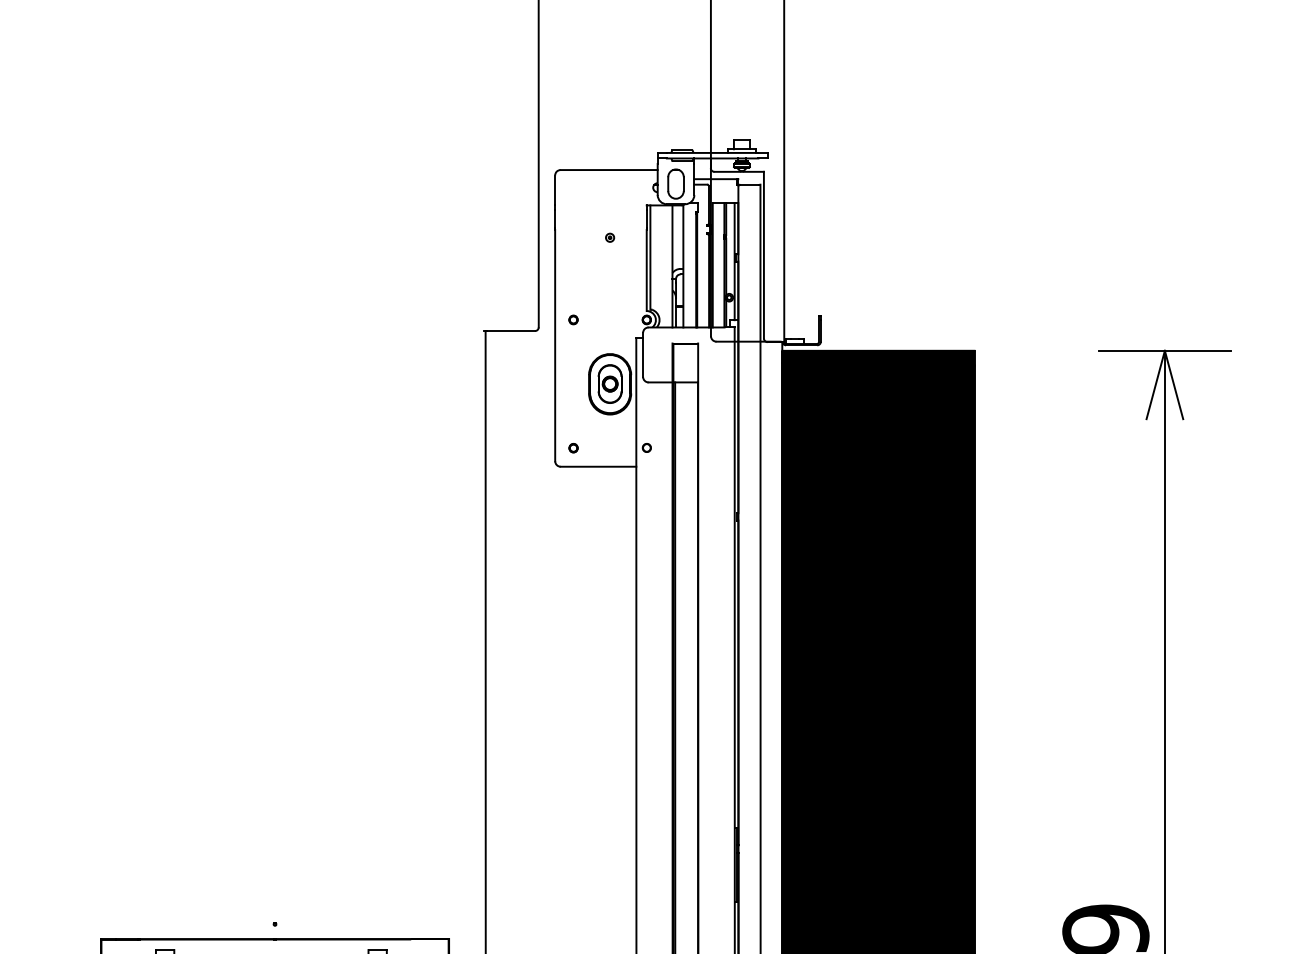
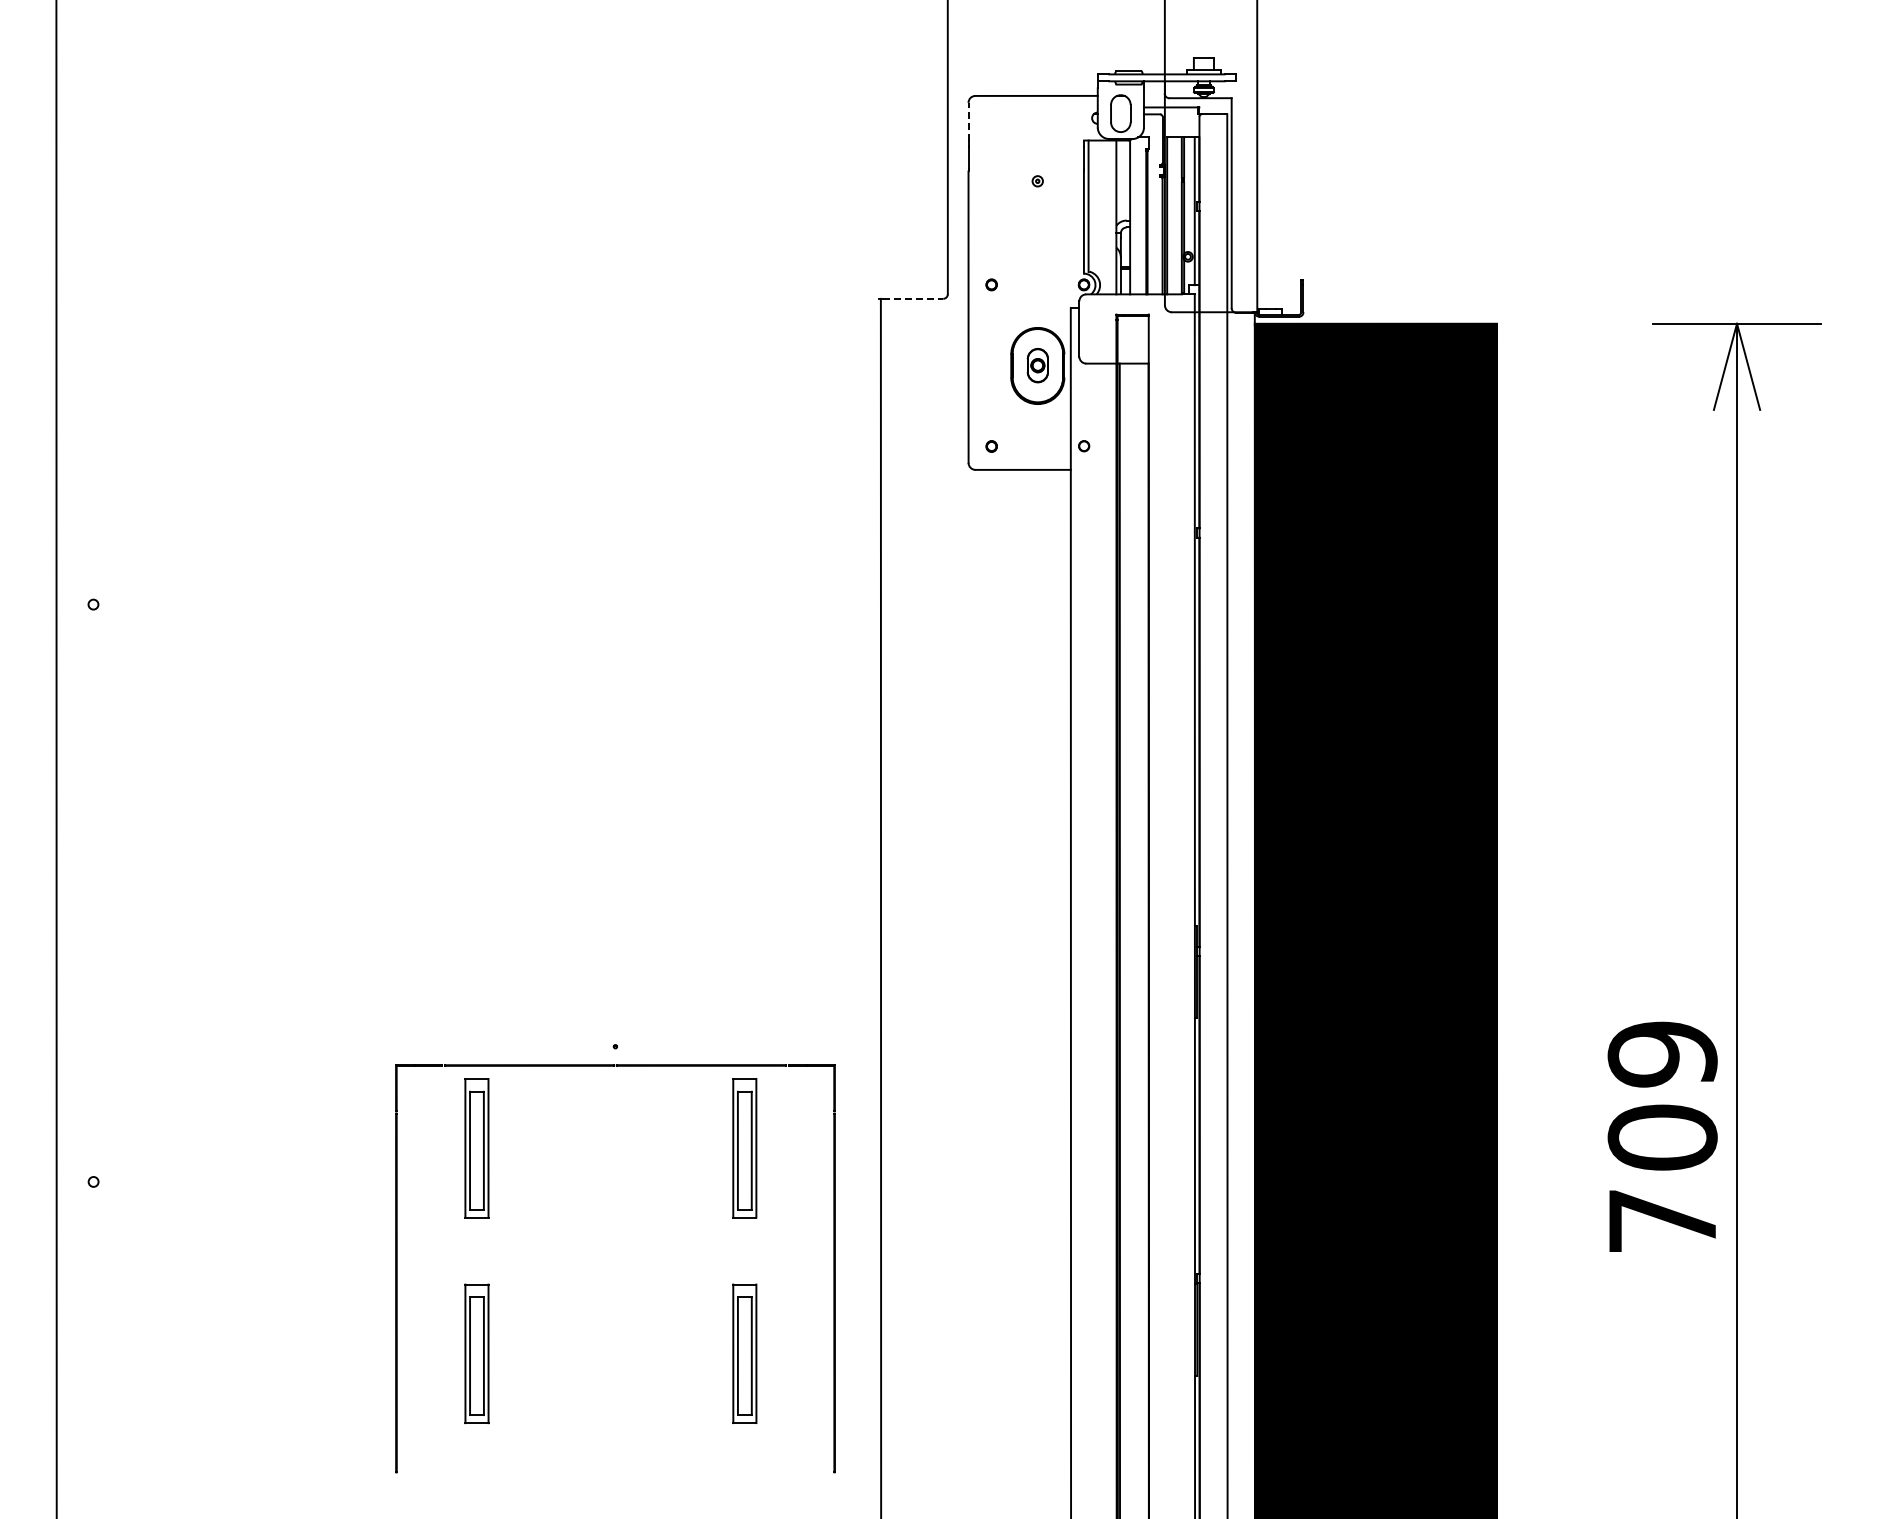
line: (555, 190) -> (968, 121), solid -> dashed
line: (511, 330) -> (913, 298), solid -> dashed
part: (609, 383) -> (1037, 365), size x0.7

